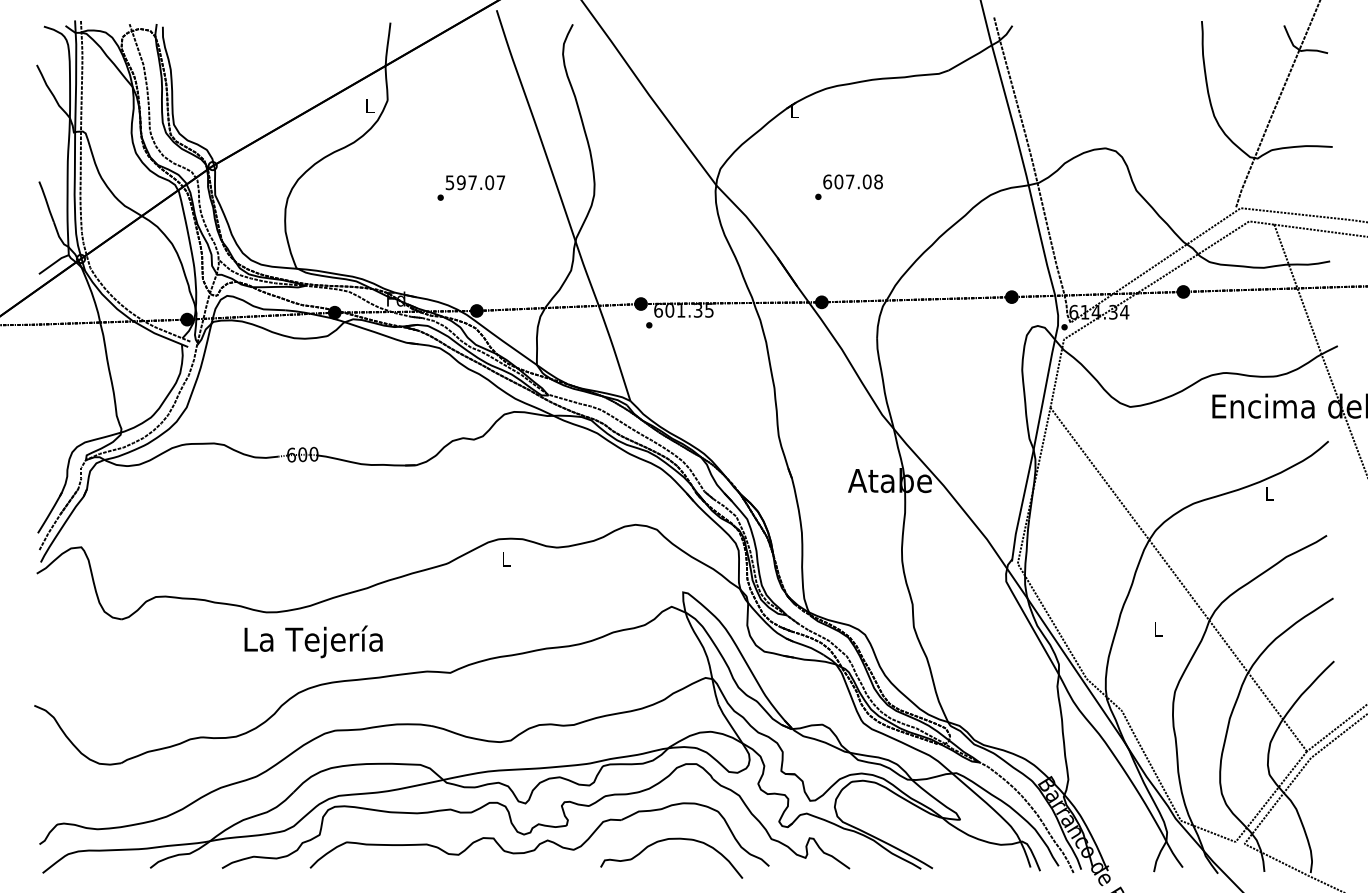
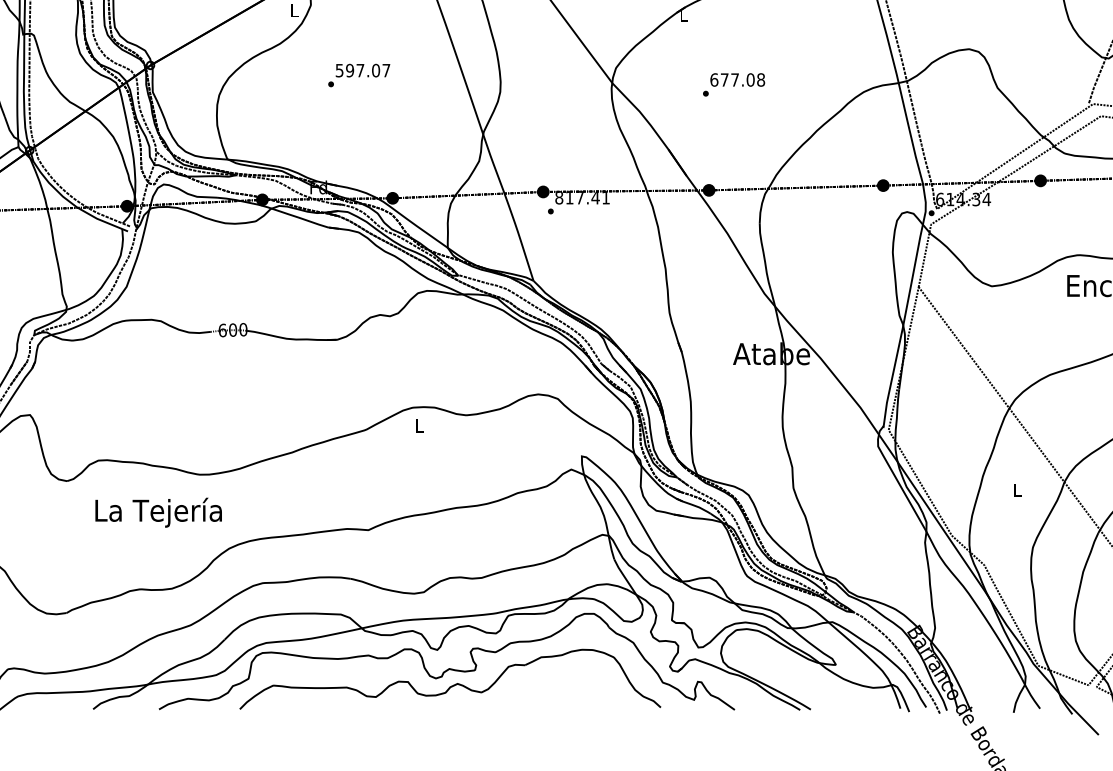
text: (838, 181) -> (724, 79), 607.08 -> 677.08
text: (470, 187) -> (358, 75), moved
text: (683, 310) -> (582, 197), 601.35 -> 817.41
text: (313, 641) -> (158, 512), moved
curve: (667, 840) -> (567, 683), removed

